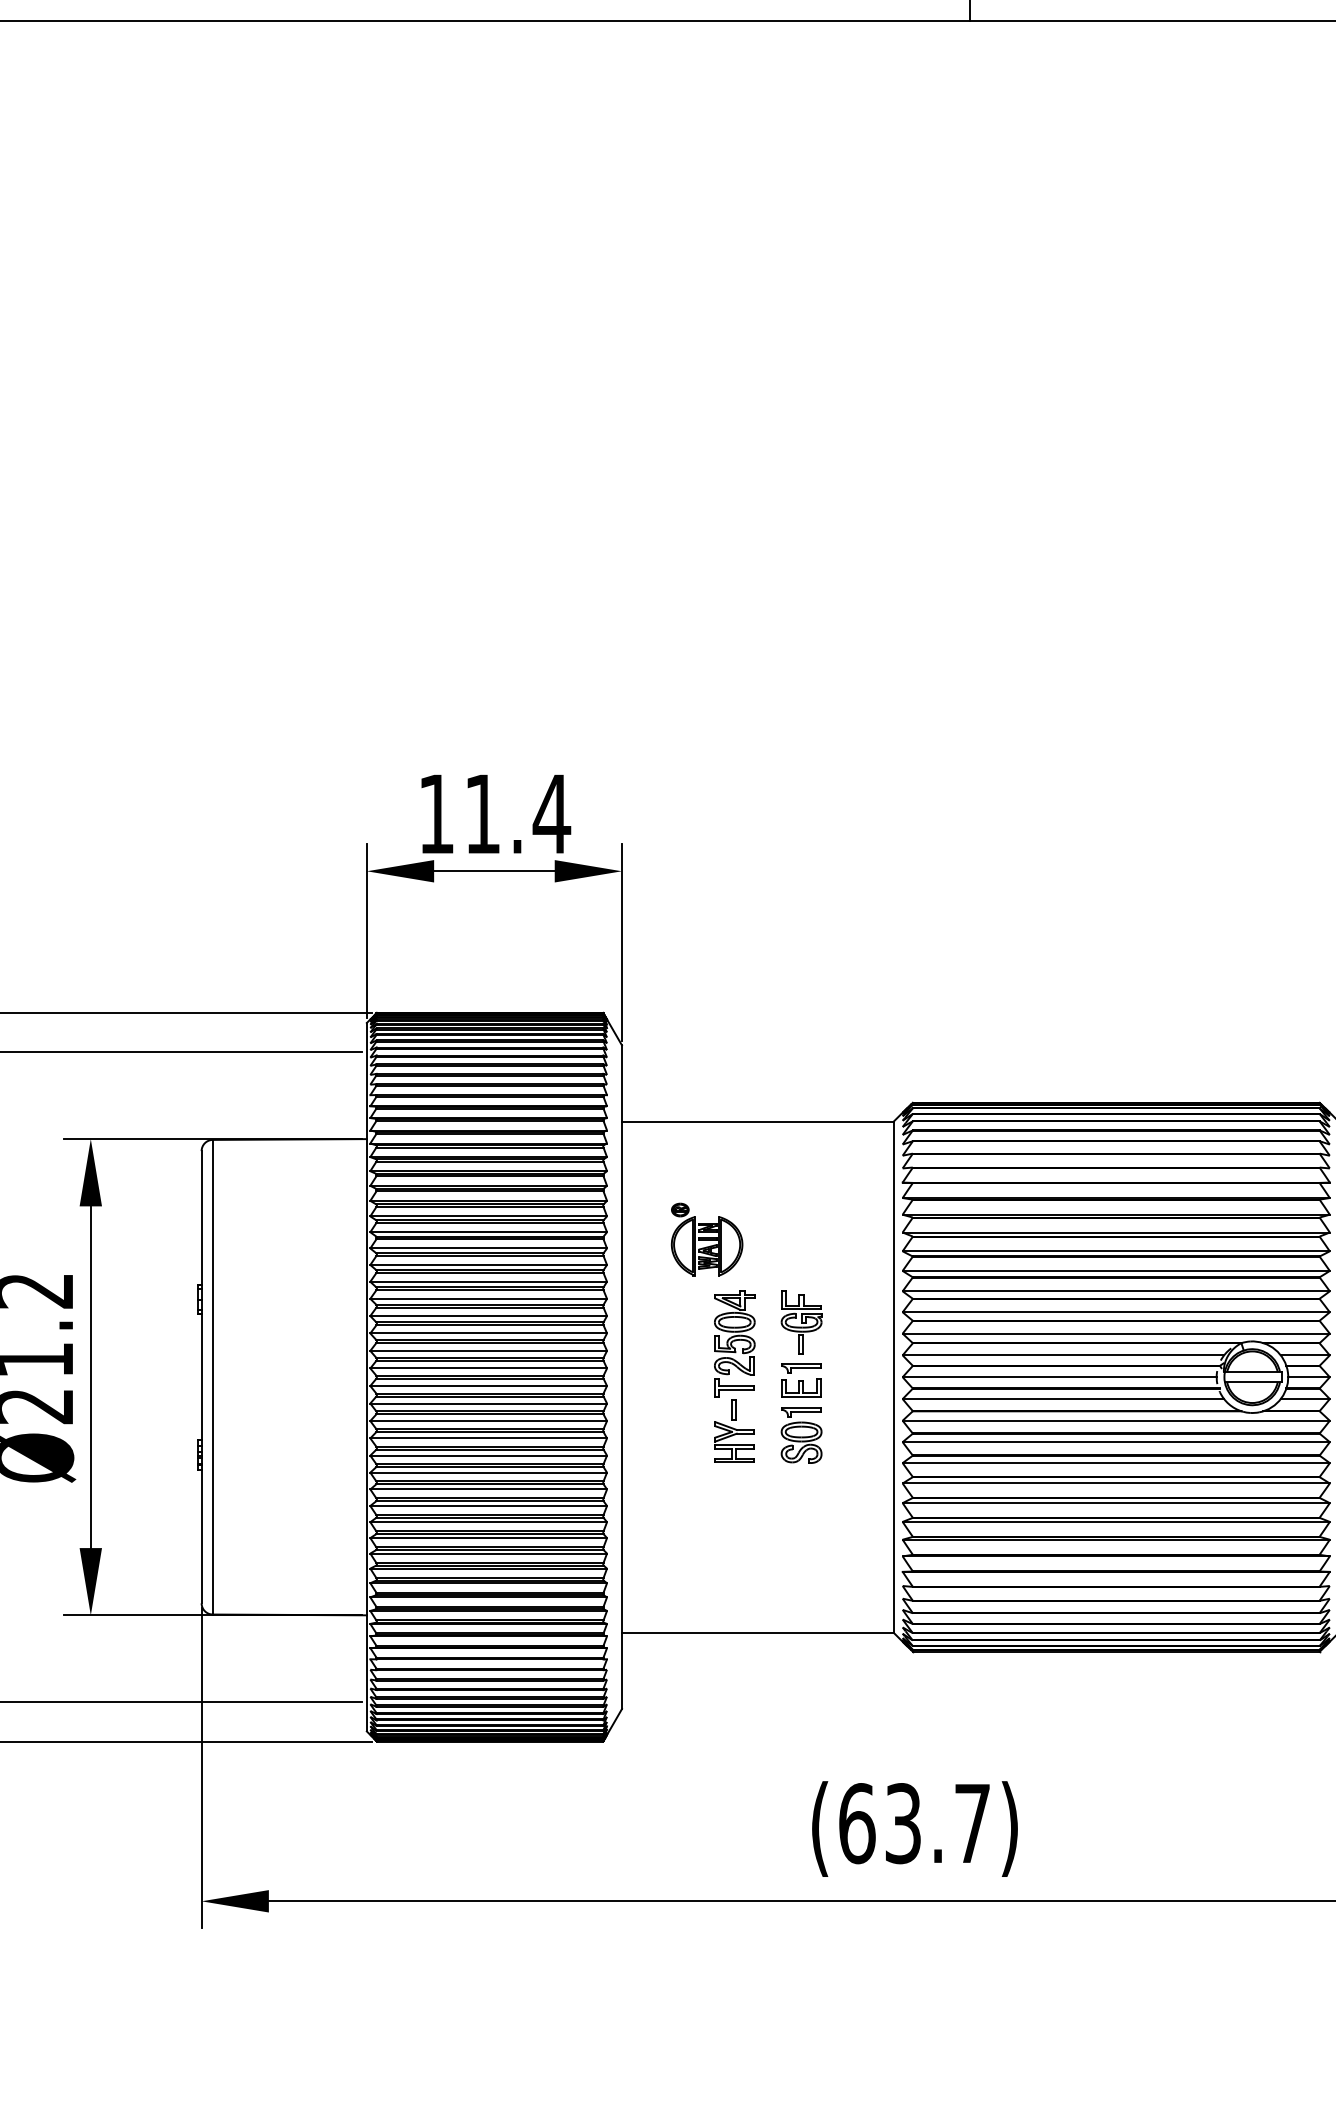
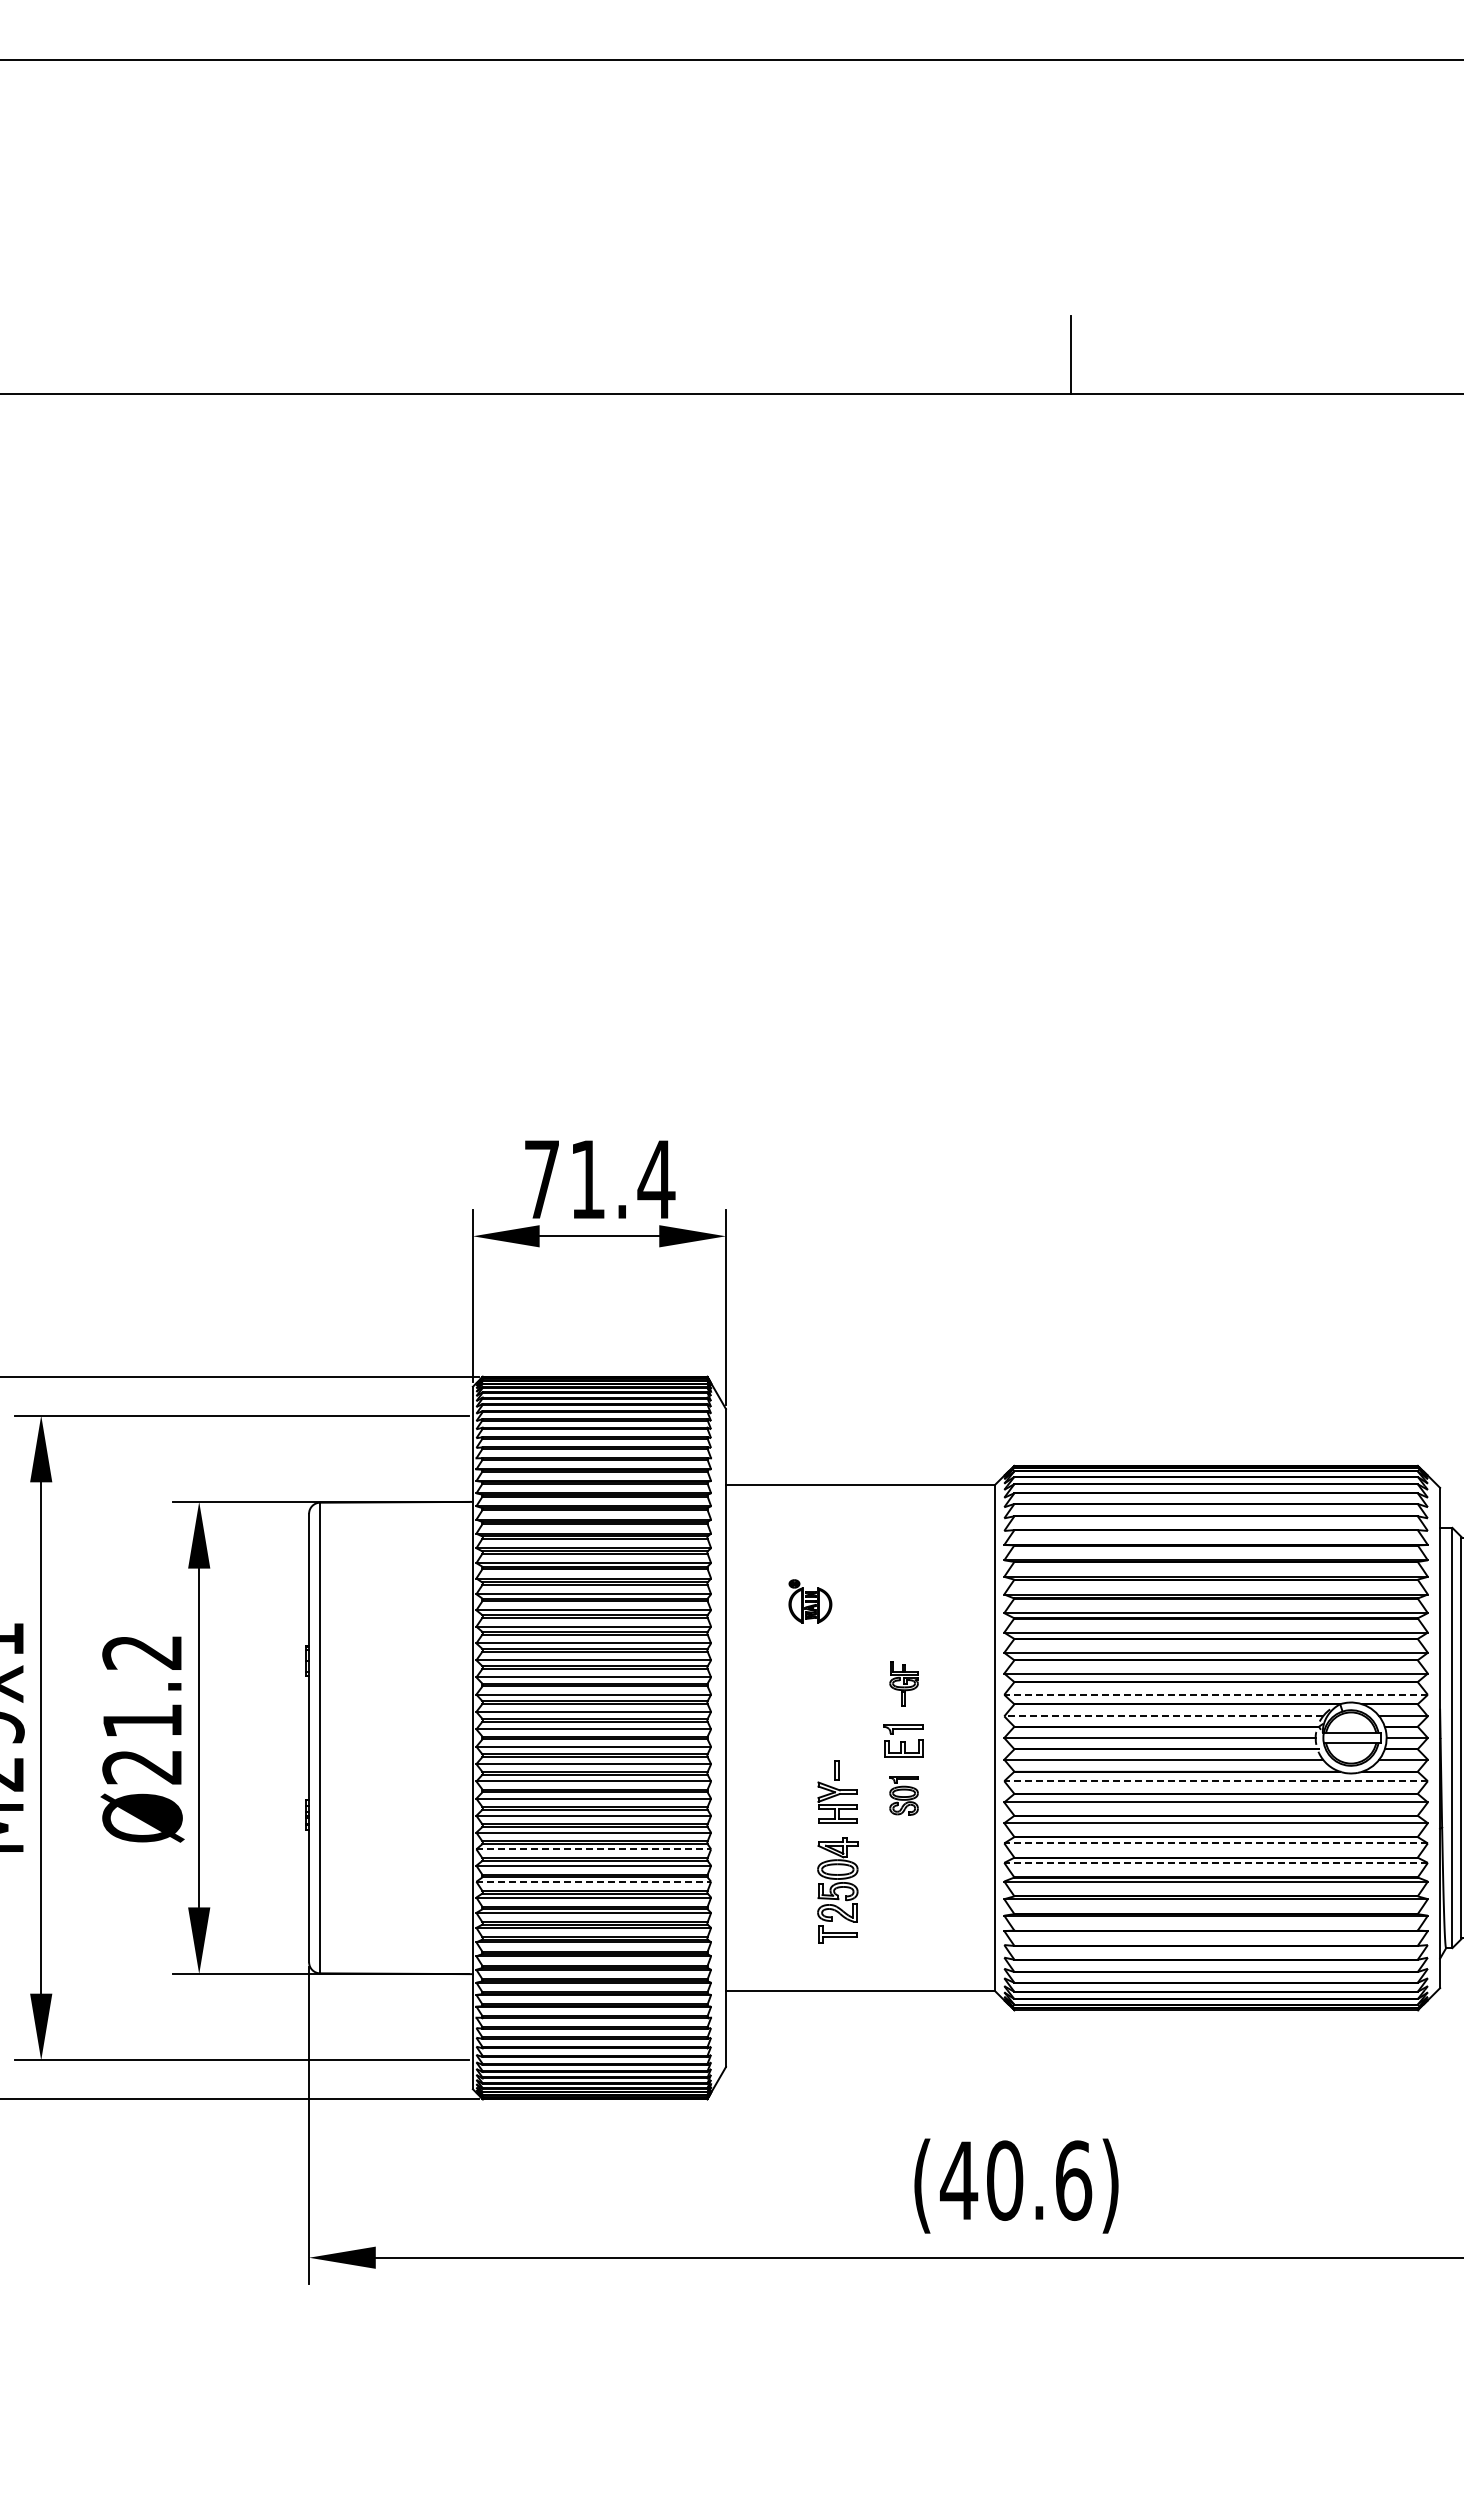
text: (435, 814) -> (541, 1179), 11.4 -> 71.4
part: (707, 1239) -> (810, 1601), size x0.6
part: (801, 1322) -> (903, 1683), size x0.7
line: (1116, 1333) -> (1216, 1694), solid -> dashed
part: (734, 1343) -> (837, 1890), moved
line: (1063, 1355) -> (1163, 1716), solid -> dashed
line: (1116, 1421) -> (1216, 1781), solid -> dashed
part: (801, 1435) -> (903, 1795), size x0.7
line: (1116, 1483) -> (1216, 1843), solid -> dashed
line: (489, 1489) -> (594, 1849), solid -> dashed
line: (1116, 1502) -> (1216, 1862), solid -> dashed
line: (489, 1521) -> (594, 1881), solid -> dashed
text: (914, 1823) -> (1016, 2180), (63.7) -> (40.6)

